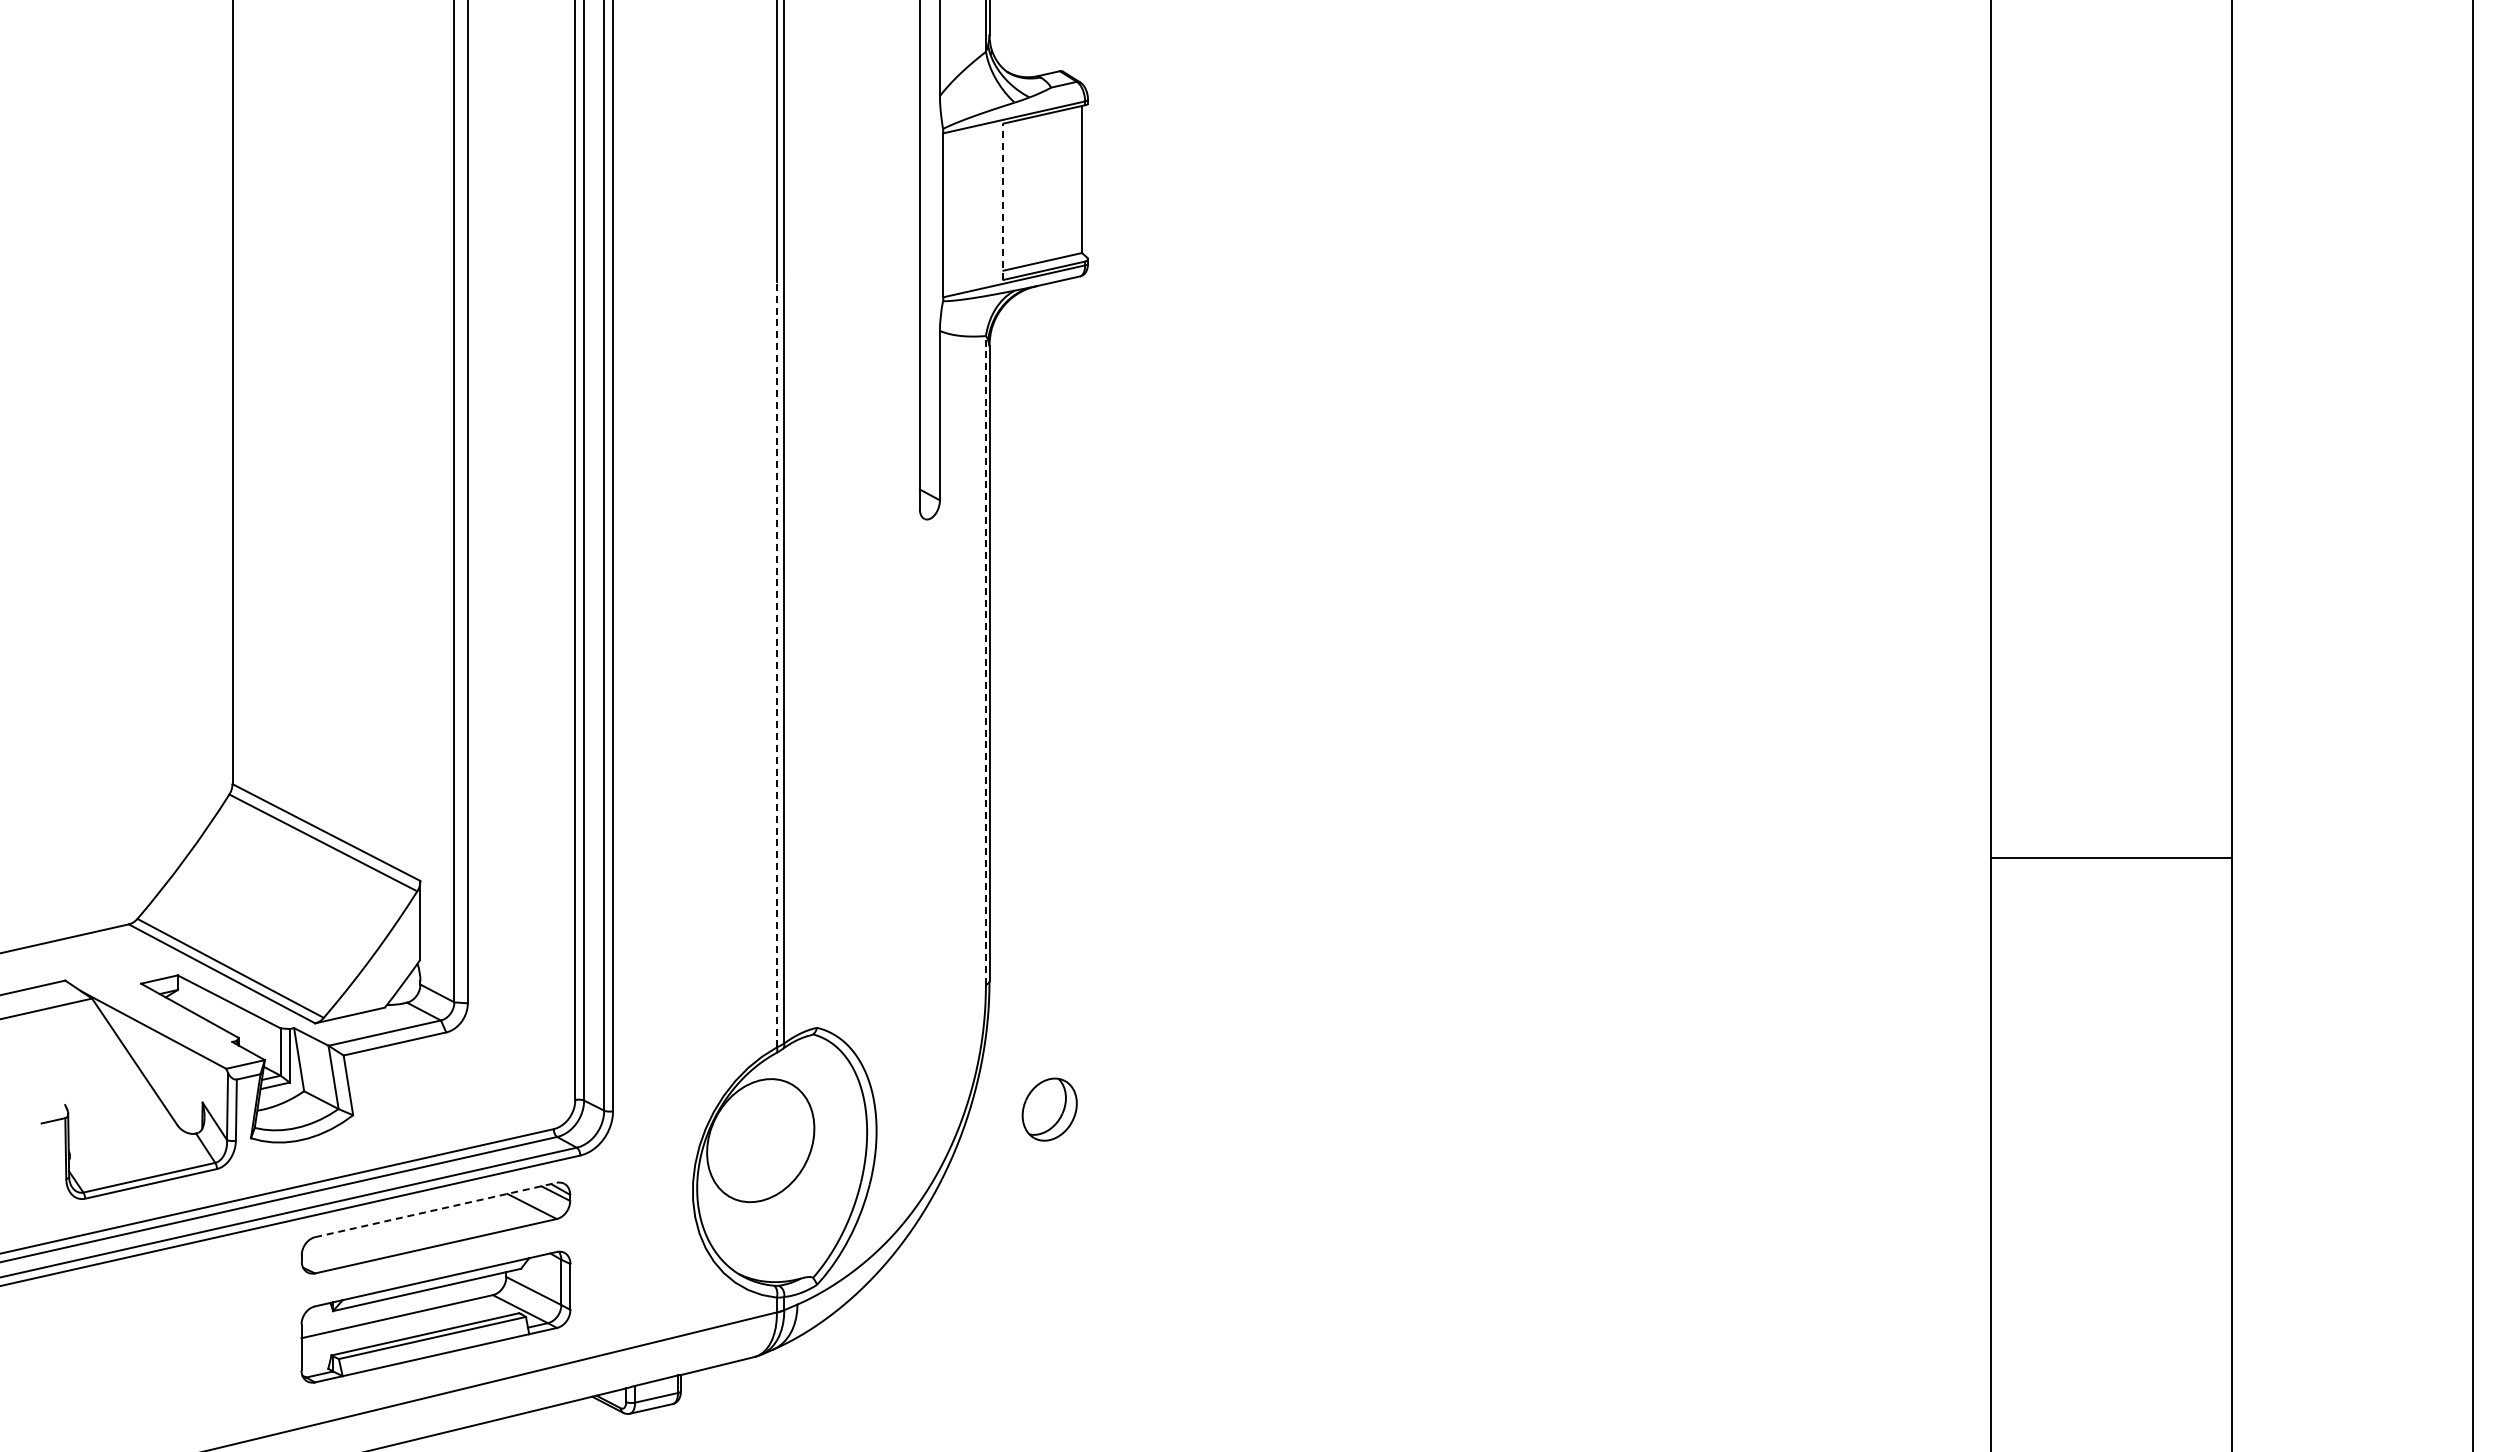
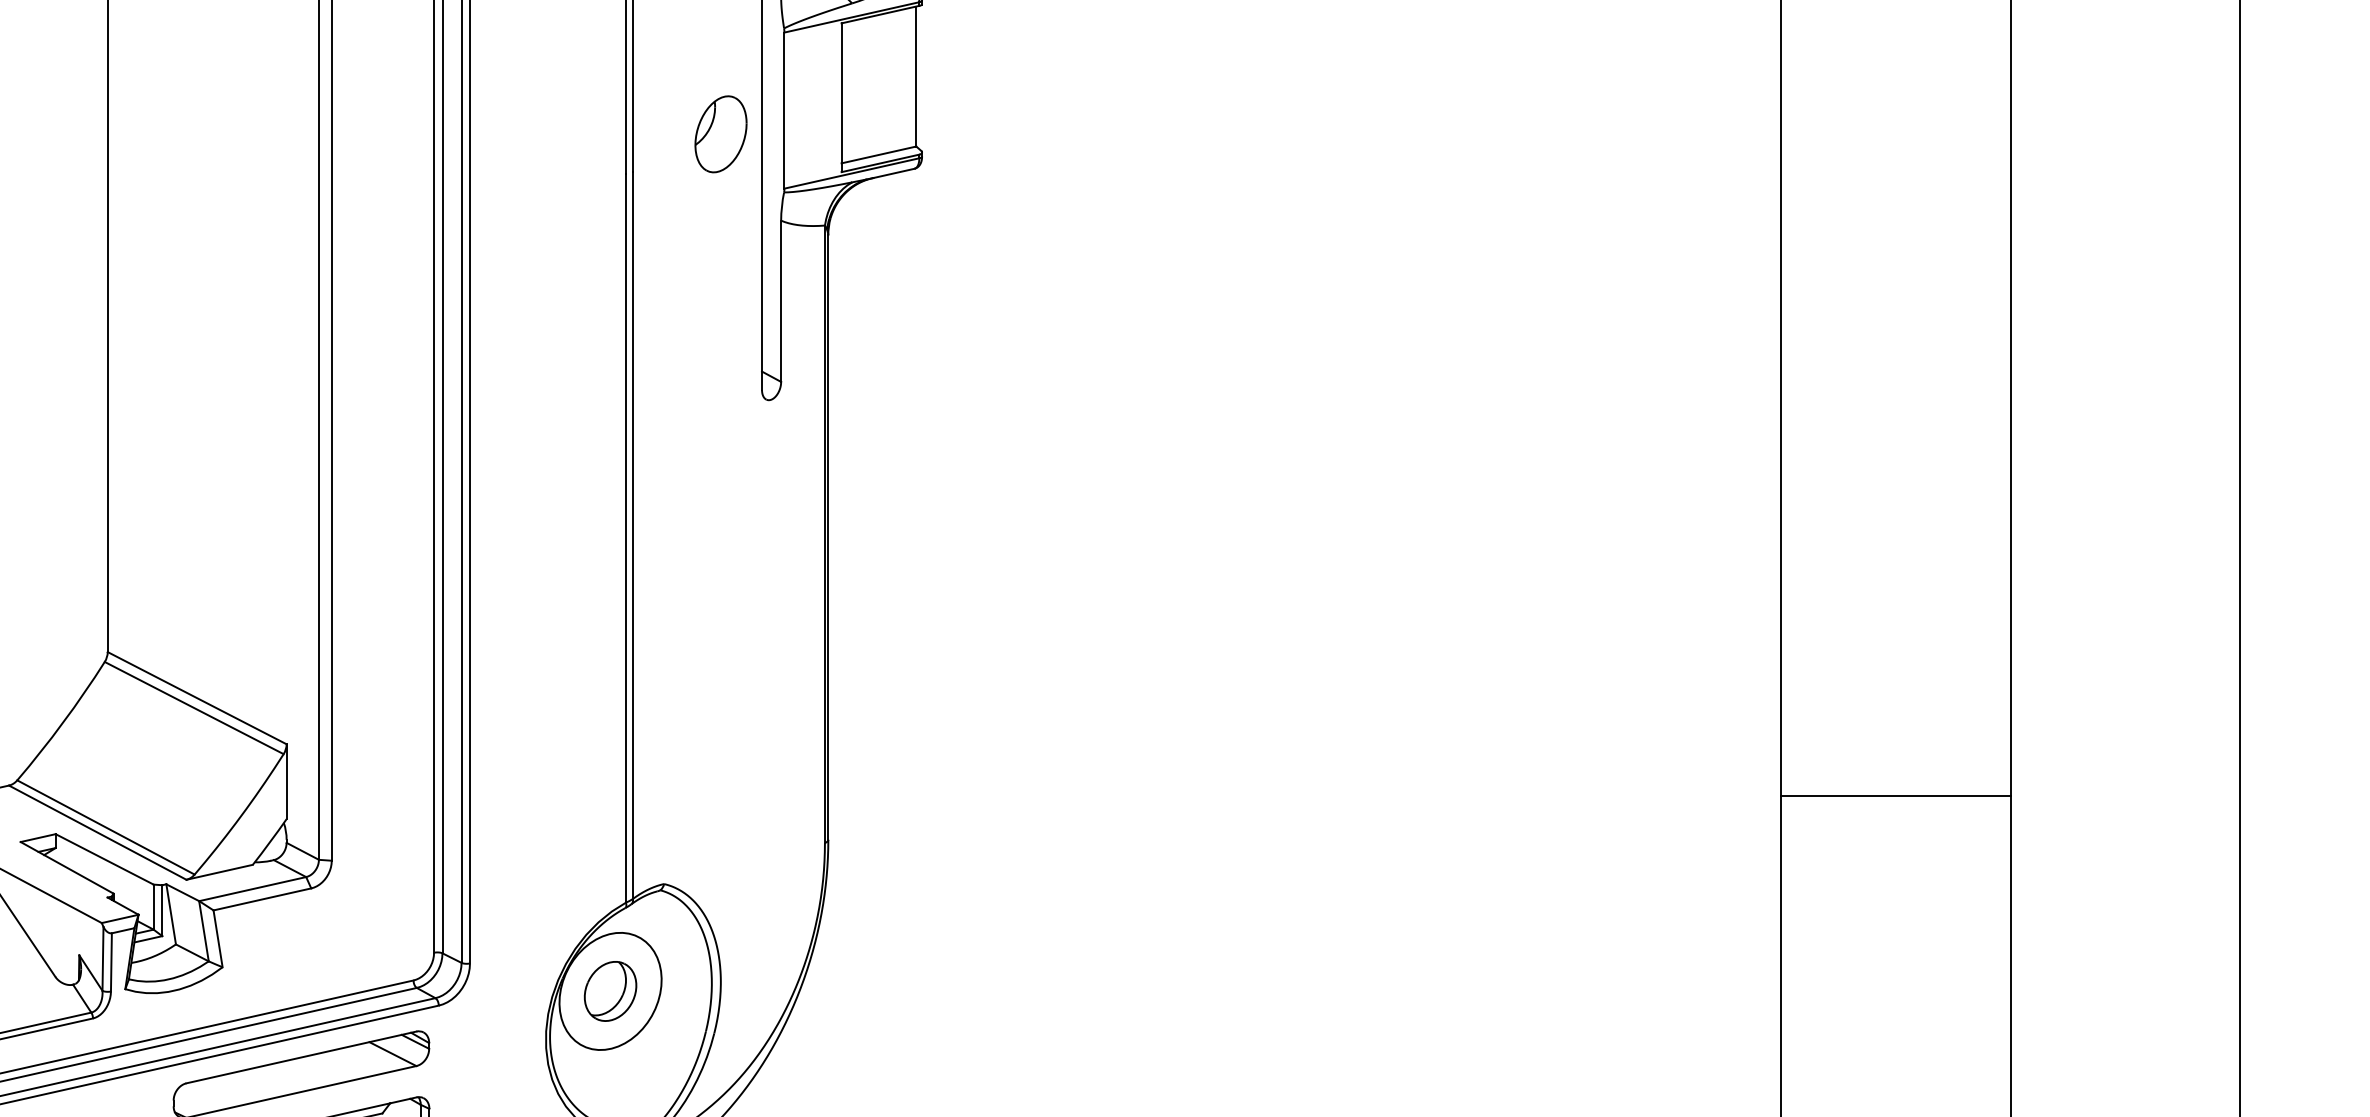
line: (1003, 201) -> (841, 97), dashed -> solid
part: (876, 240) -> (720, 134), added
line: (985, 659) -> (824, 533), dashed -> solid
line: (776, 664) -> (625, 538), dashed -> solid
line: (2110, 857) -> (1895, 796), moved
part: (1049, 1109) -> (610, 991), moved
line: (435, 1210) -> (300, 1057), dashed -> solid

